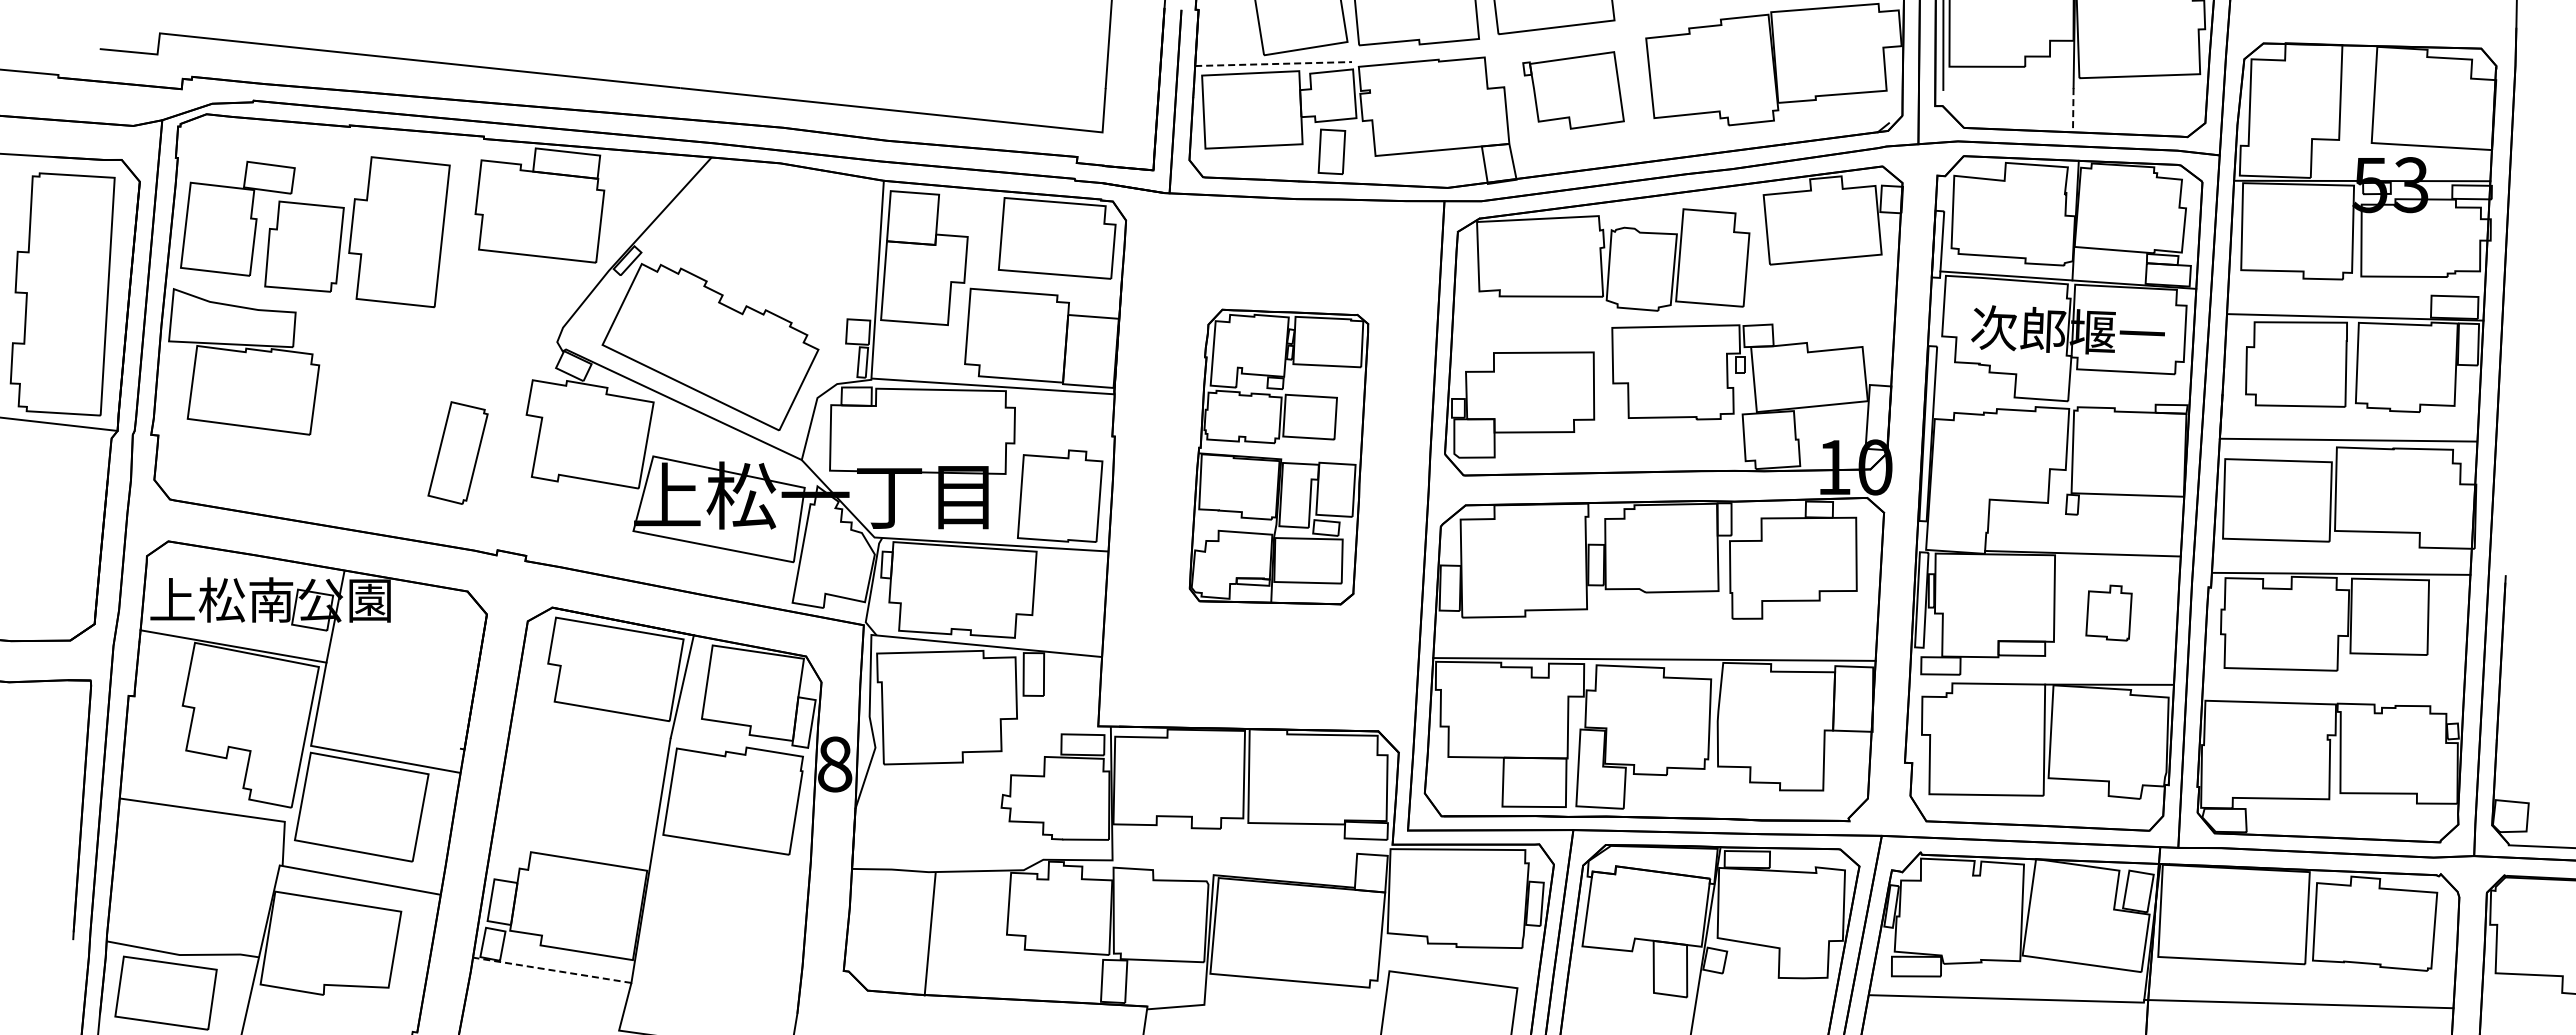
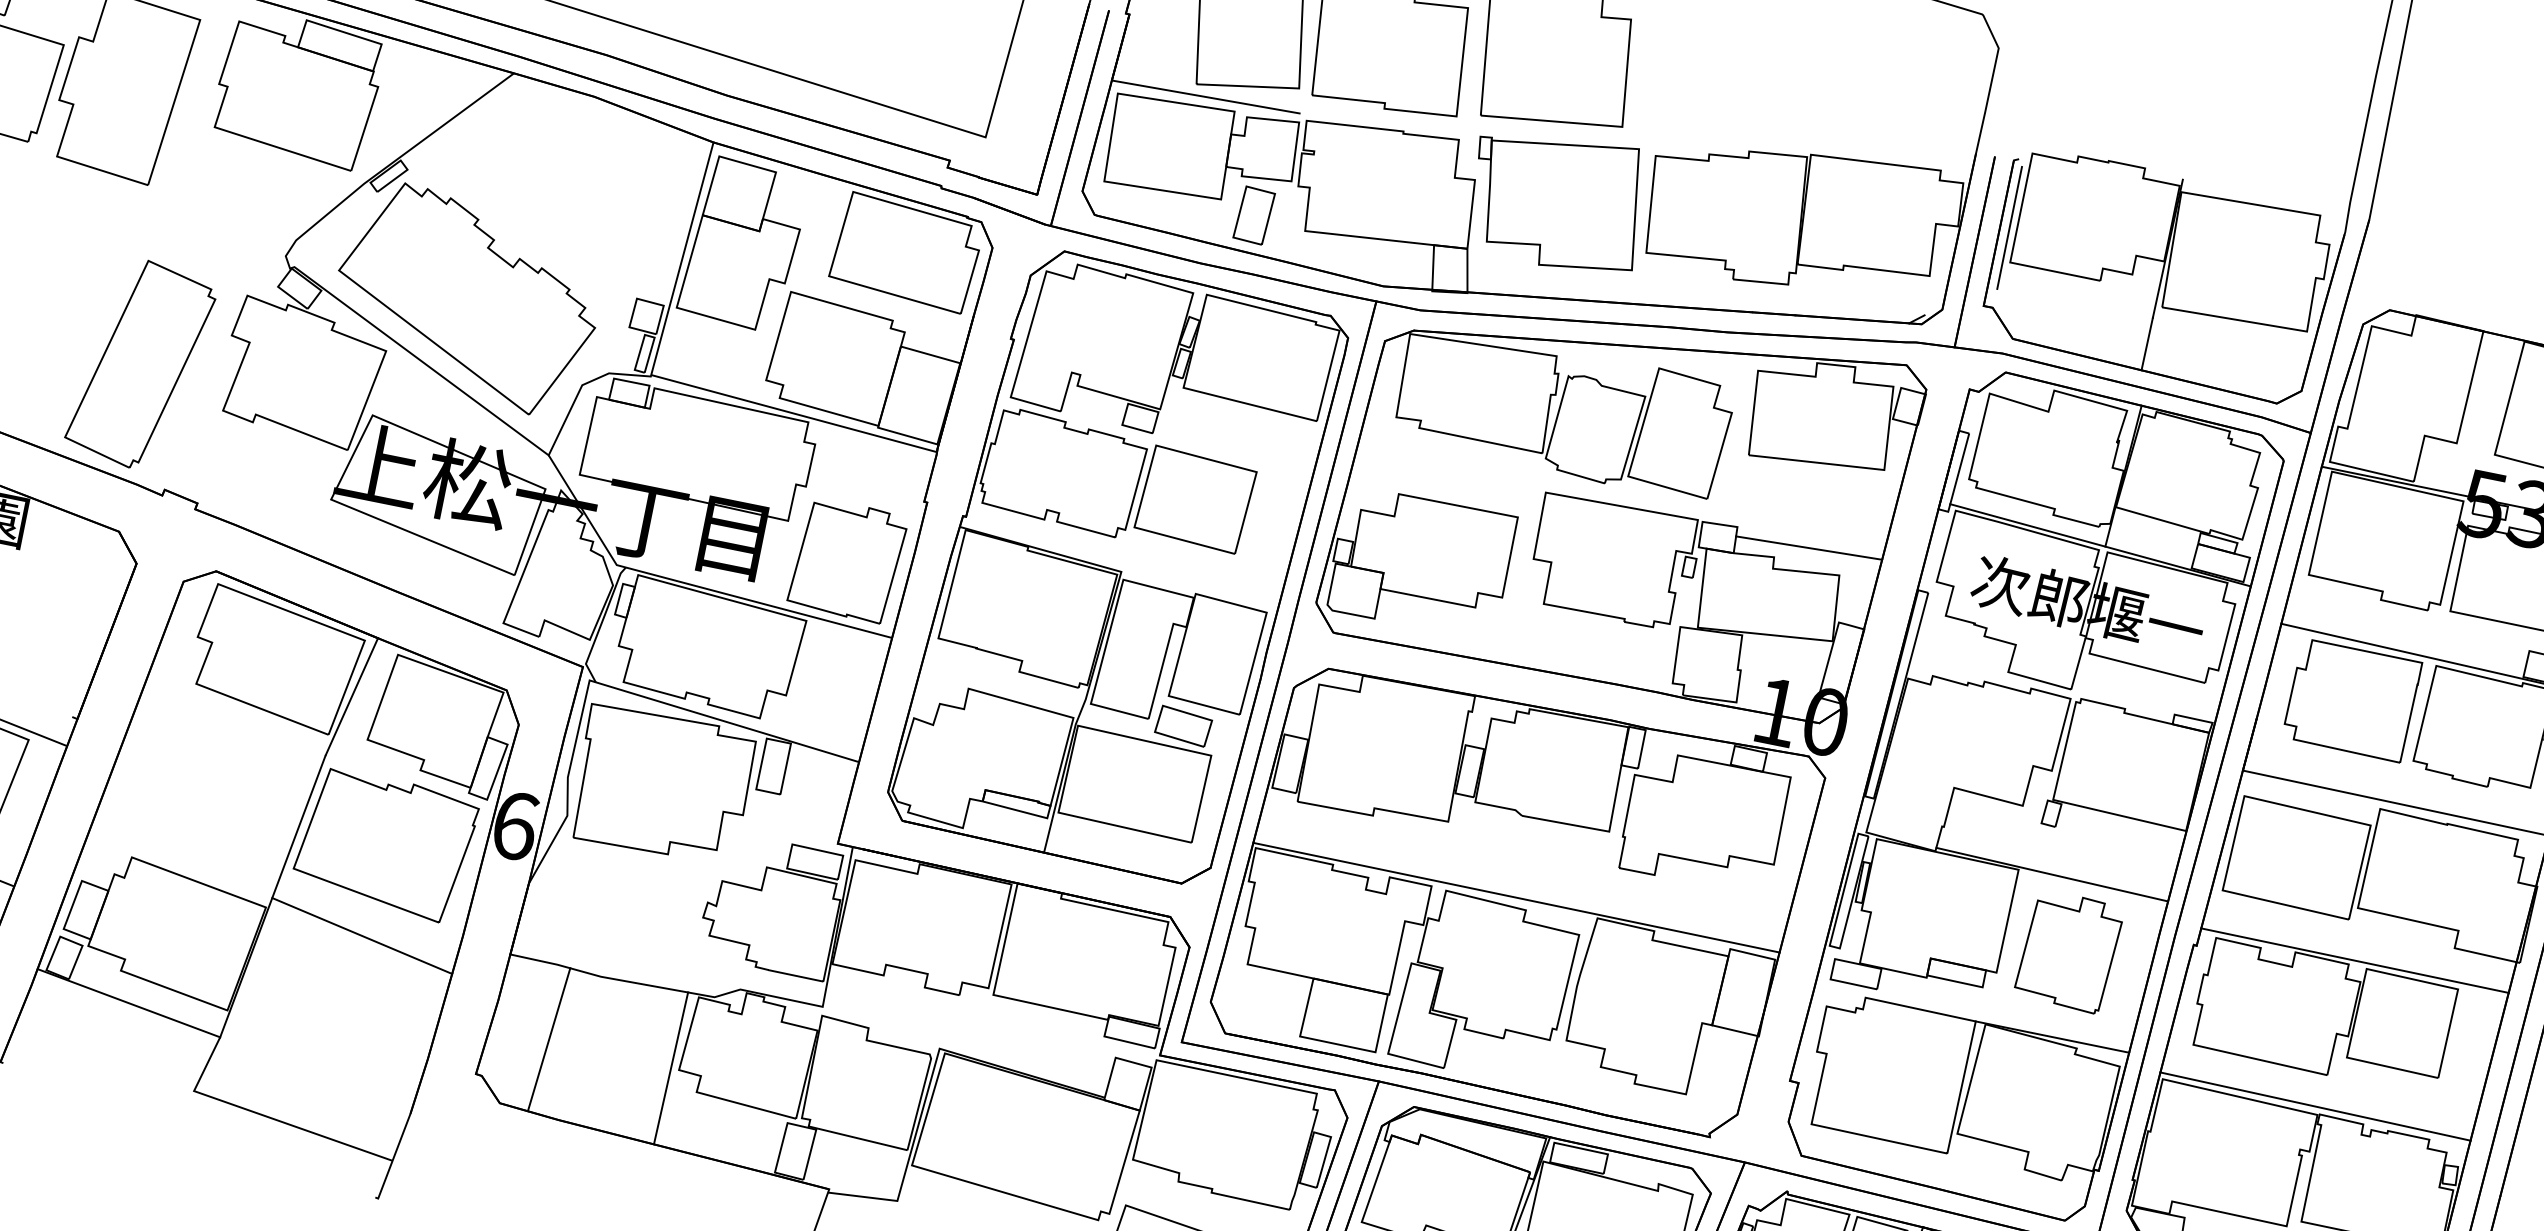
line: (1274, 64) -> (1206, 97), dashed -> solid
part: (1573, 90) -> (1556, 200), size x1.43
line: (2073, 110) -> (2147, 344), dashed -> solid
line: (1833, 329) -> (1808, 547), added
part: (457, 452) -> (140, 363), size x1.67
part: (1278, 456) -> (1117, 565), size x1.67
part: (2108, 612) -> (2068, 950), size x1.67
line: (2332, 697) -> (2314, 1105), added
text: (835, 764) -> (515, 826), 8 -> 6
line: (729, 878) -> (362, 936), added
line: (929, 934) -> (548, 1039), moved
line: (999, 934) -> (670, 1067), added
line: (551, 970) -> (127, 1003), dashed -> solid

